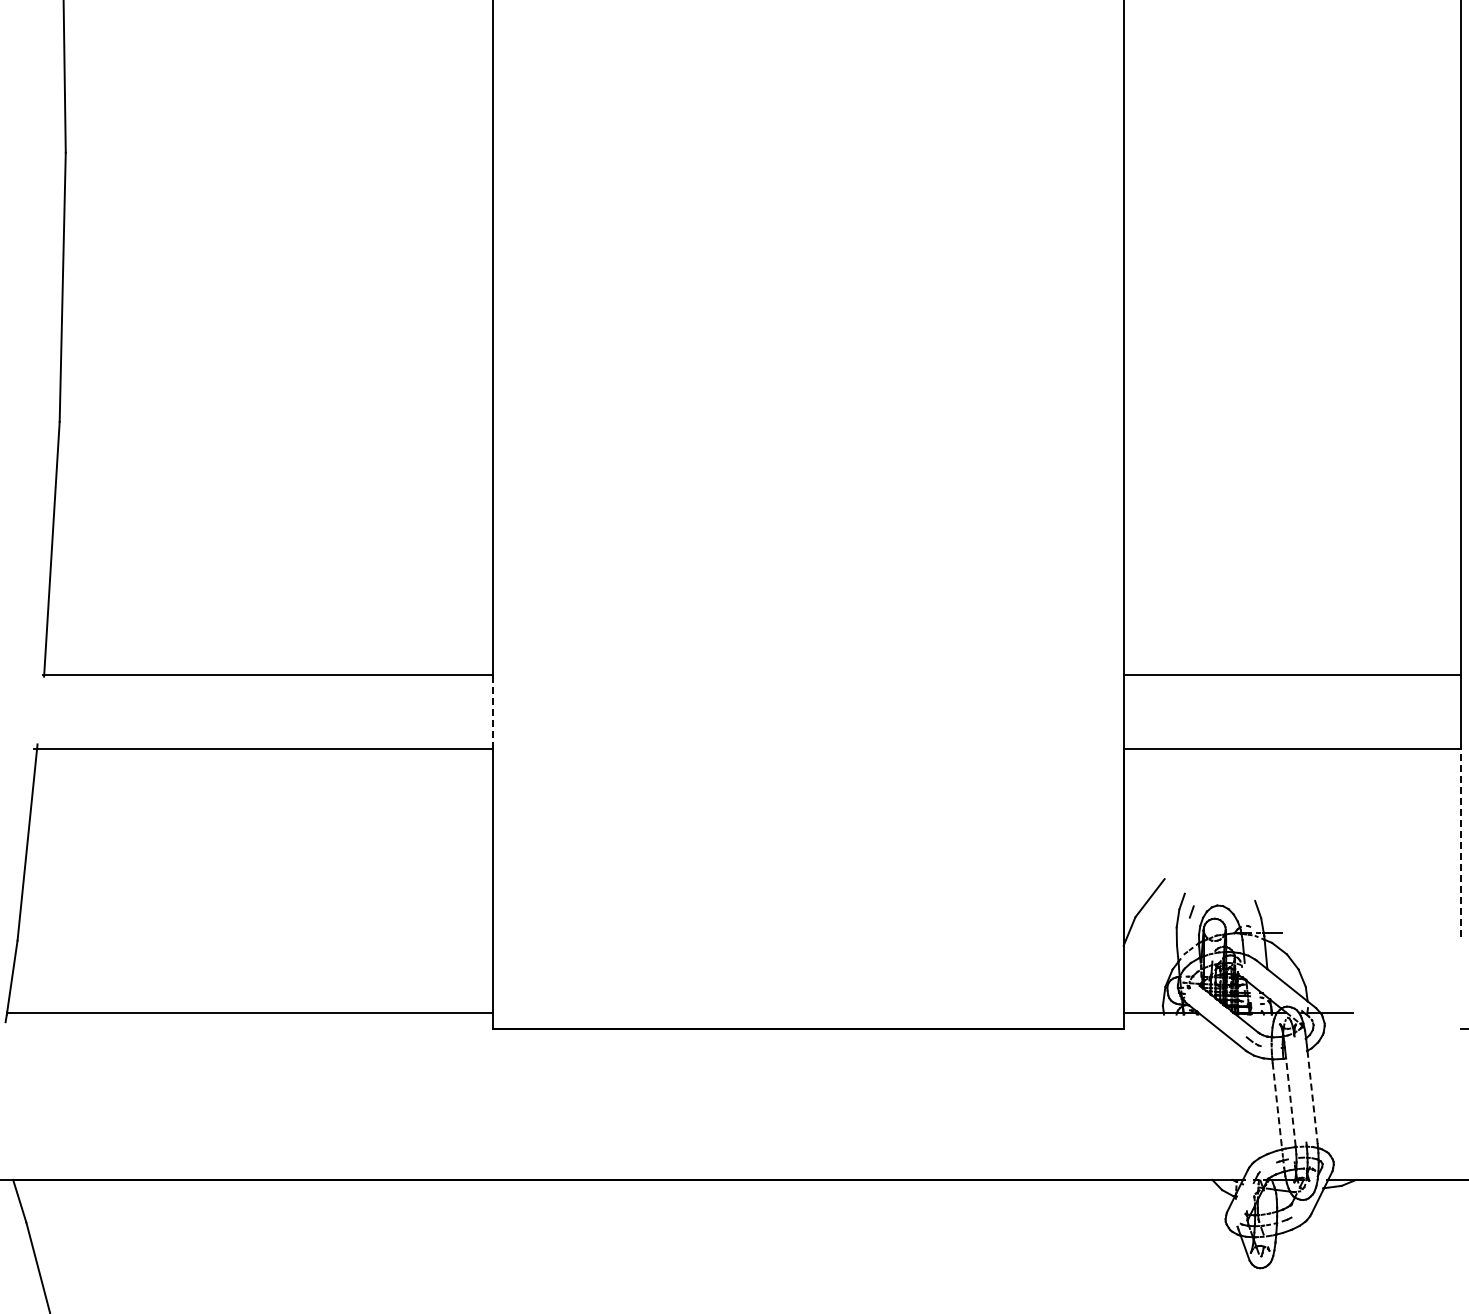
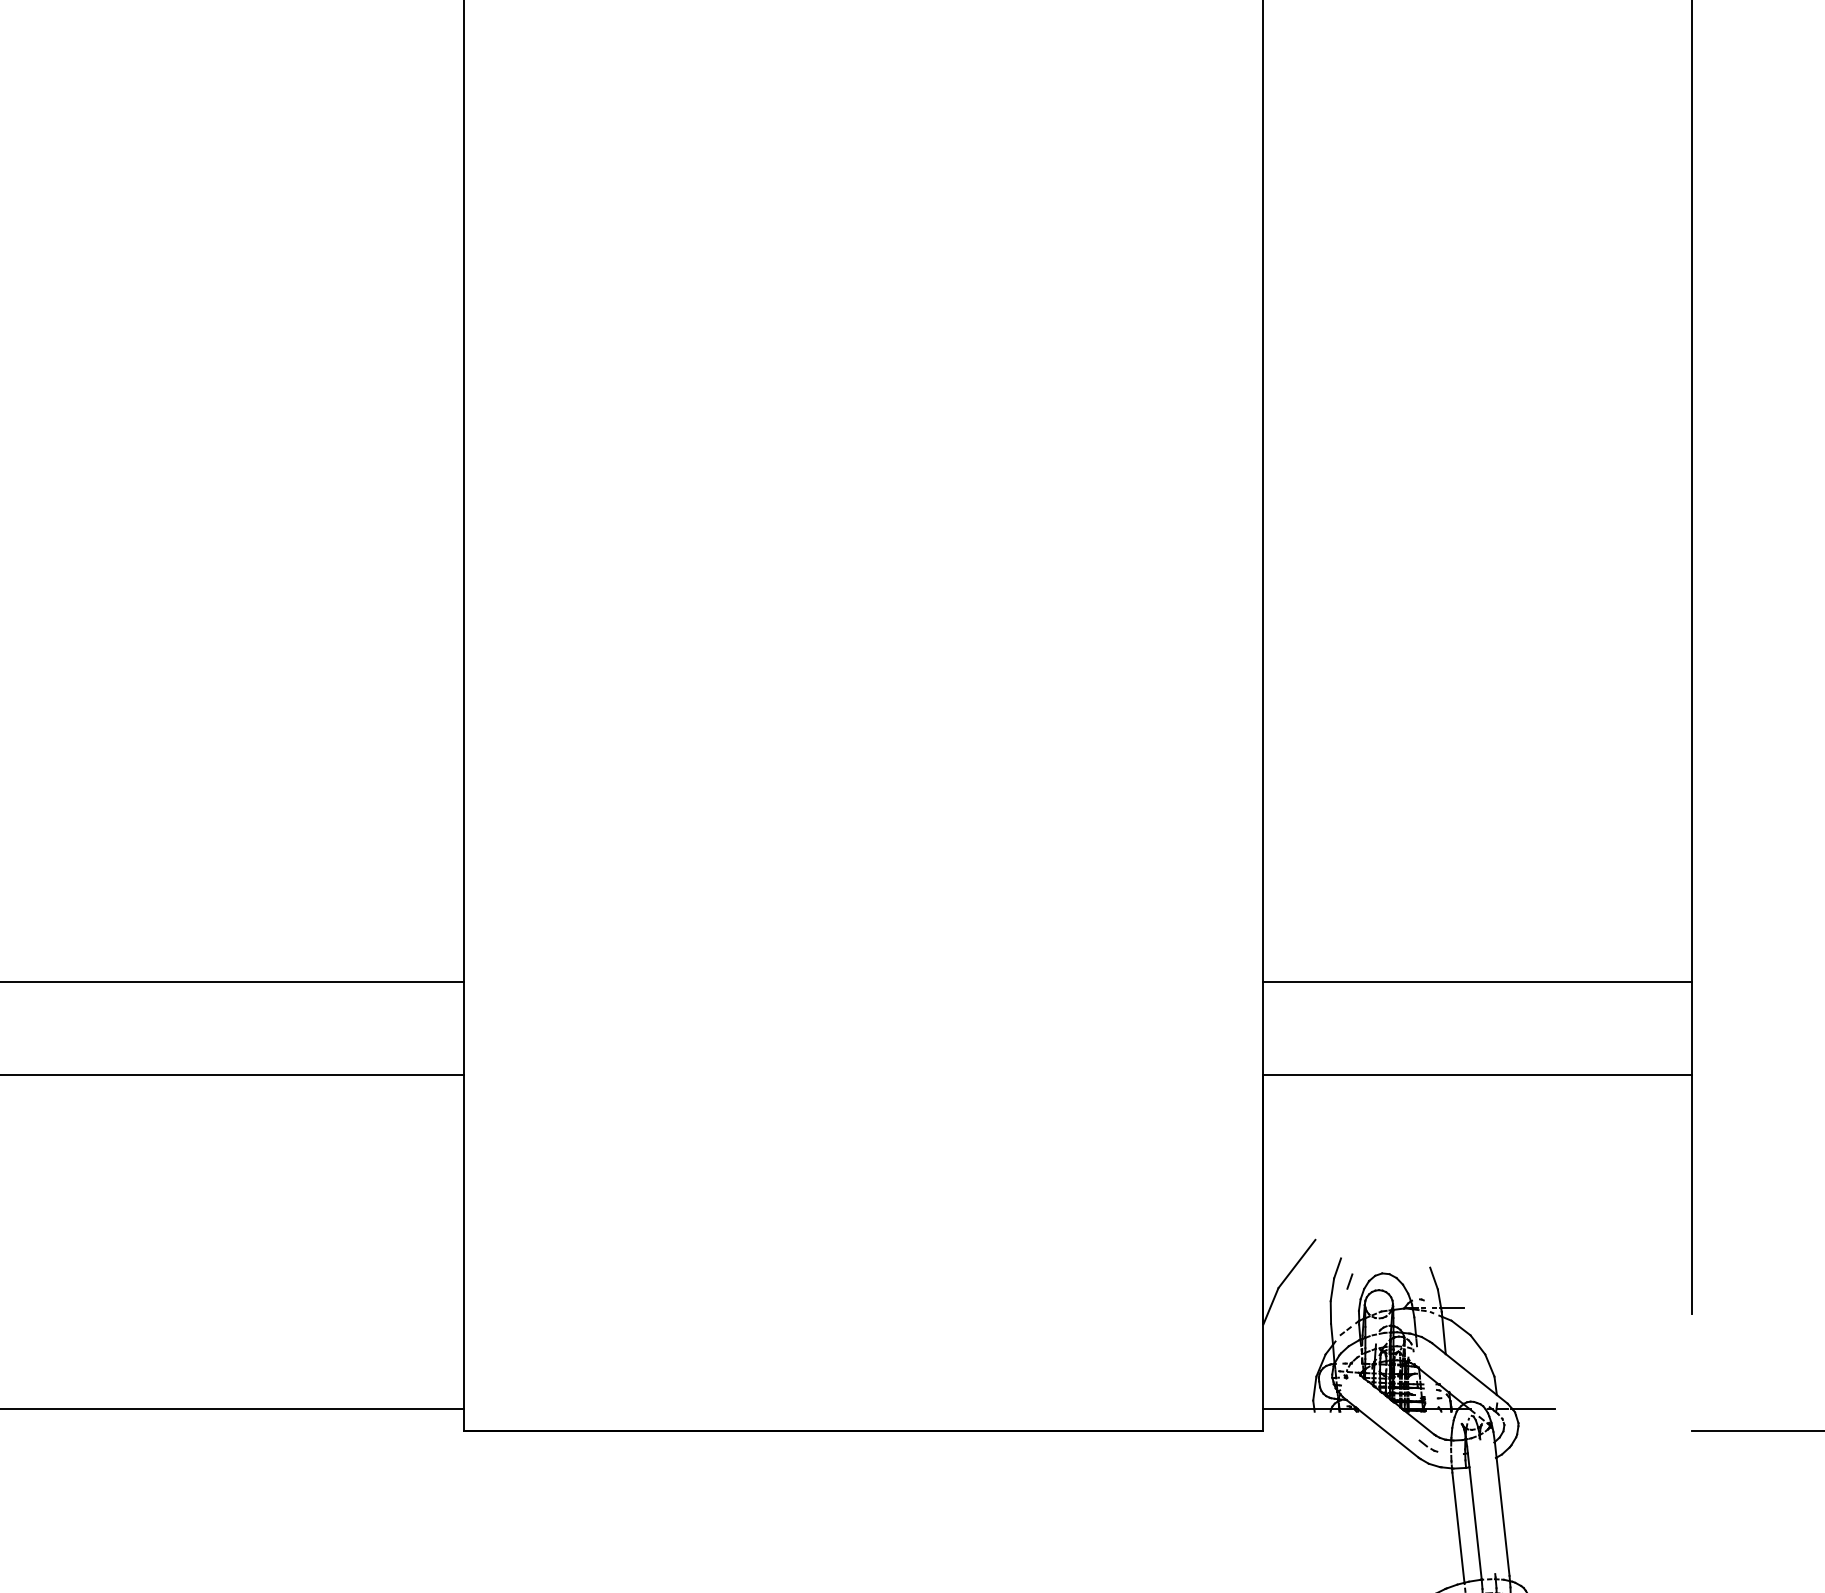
line: (493, 712) -> (464, 1028), dashed -> solid
line: (1461, 843) -> (1691, 1194), dashed -> solid
line: (1312, 1097) -> (1502, 1516), dashed -> solid
line: (1290, 1101) -> (1475, 1521), dashed -> solid
line: (1277, 1106) -> (1458, 1528), dashed -> solid

